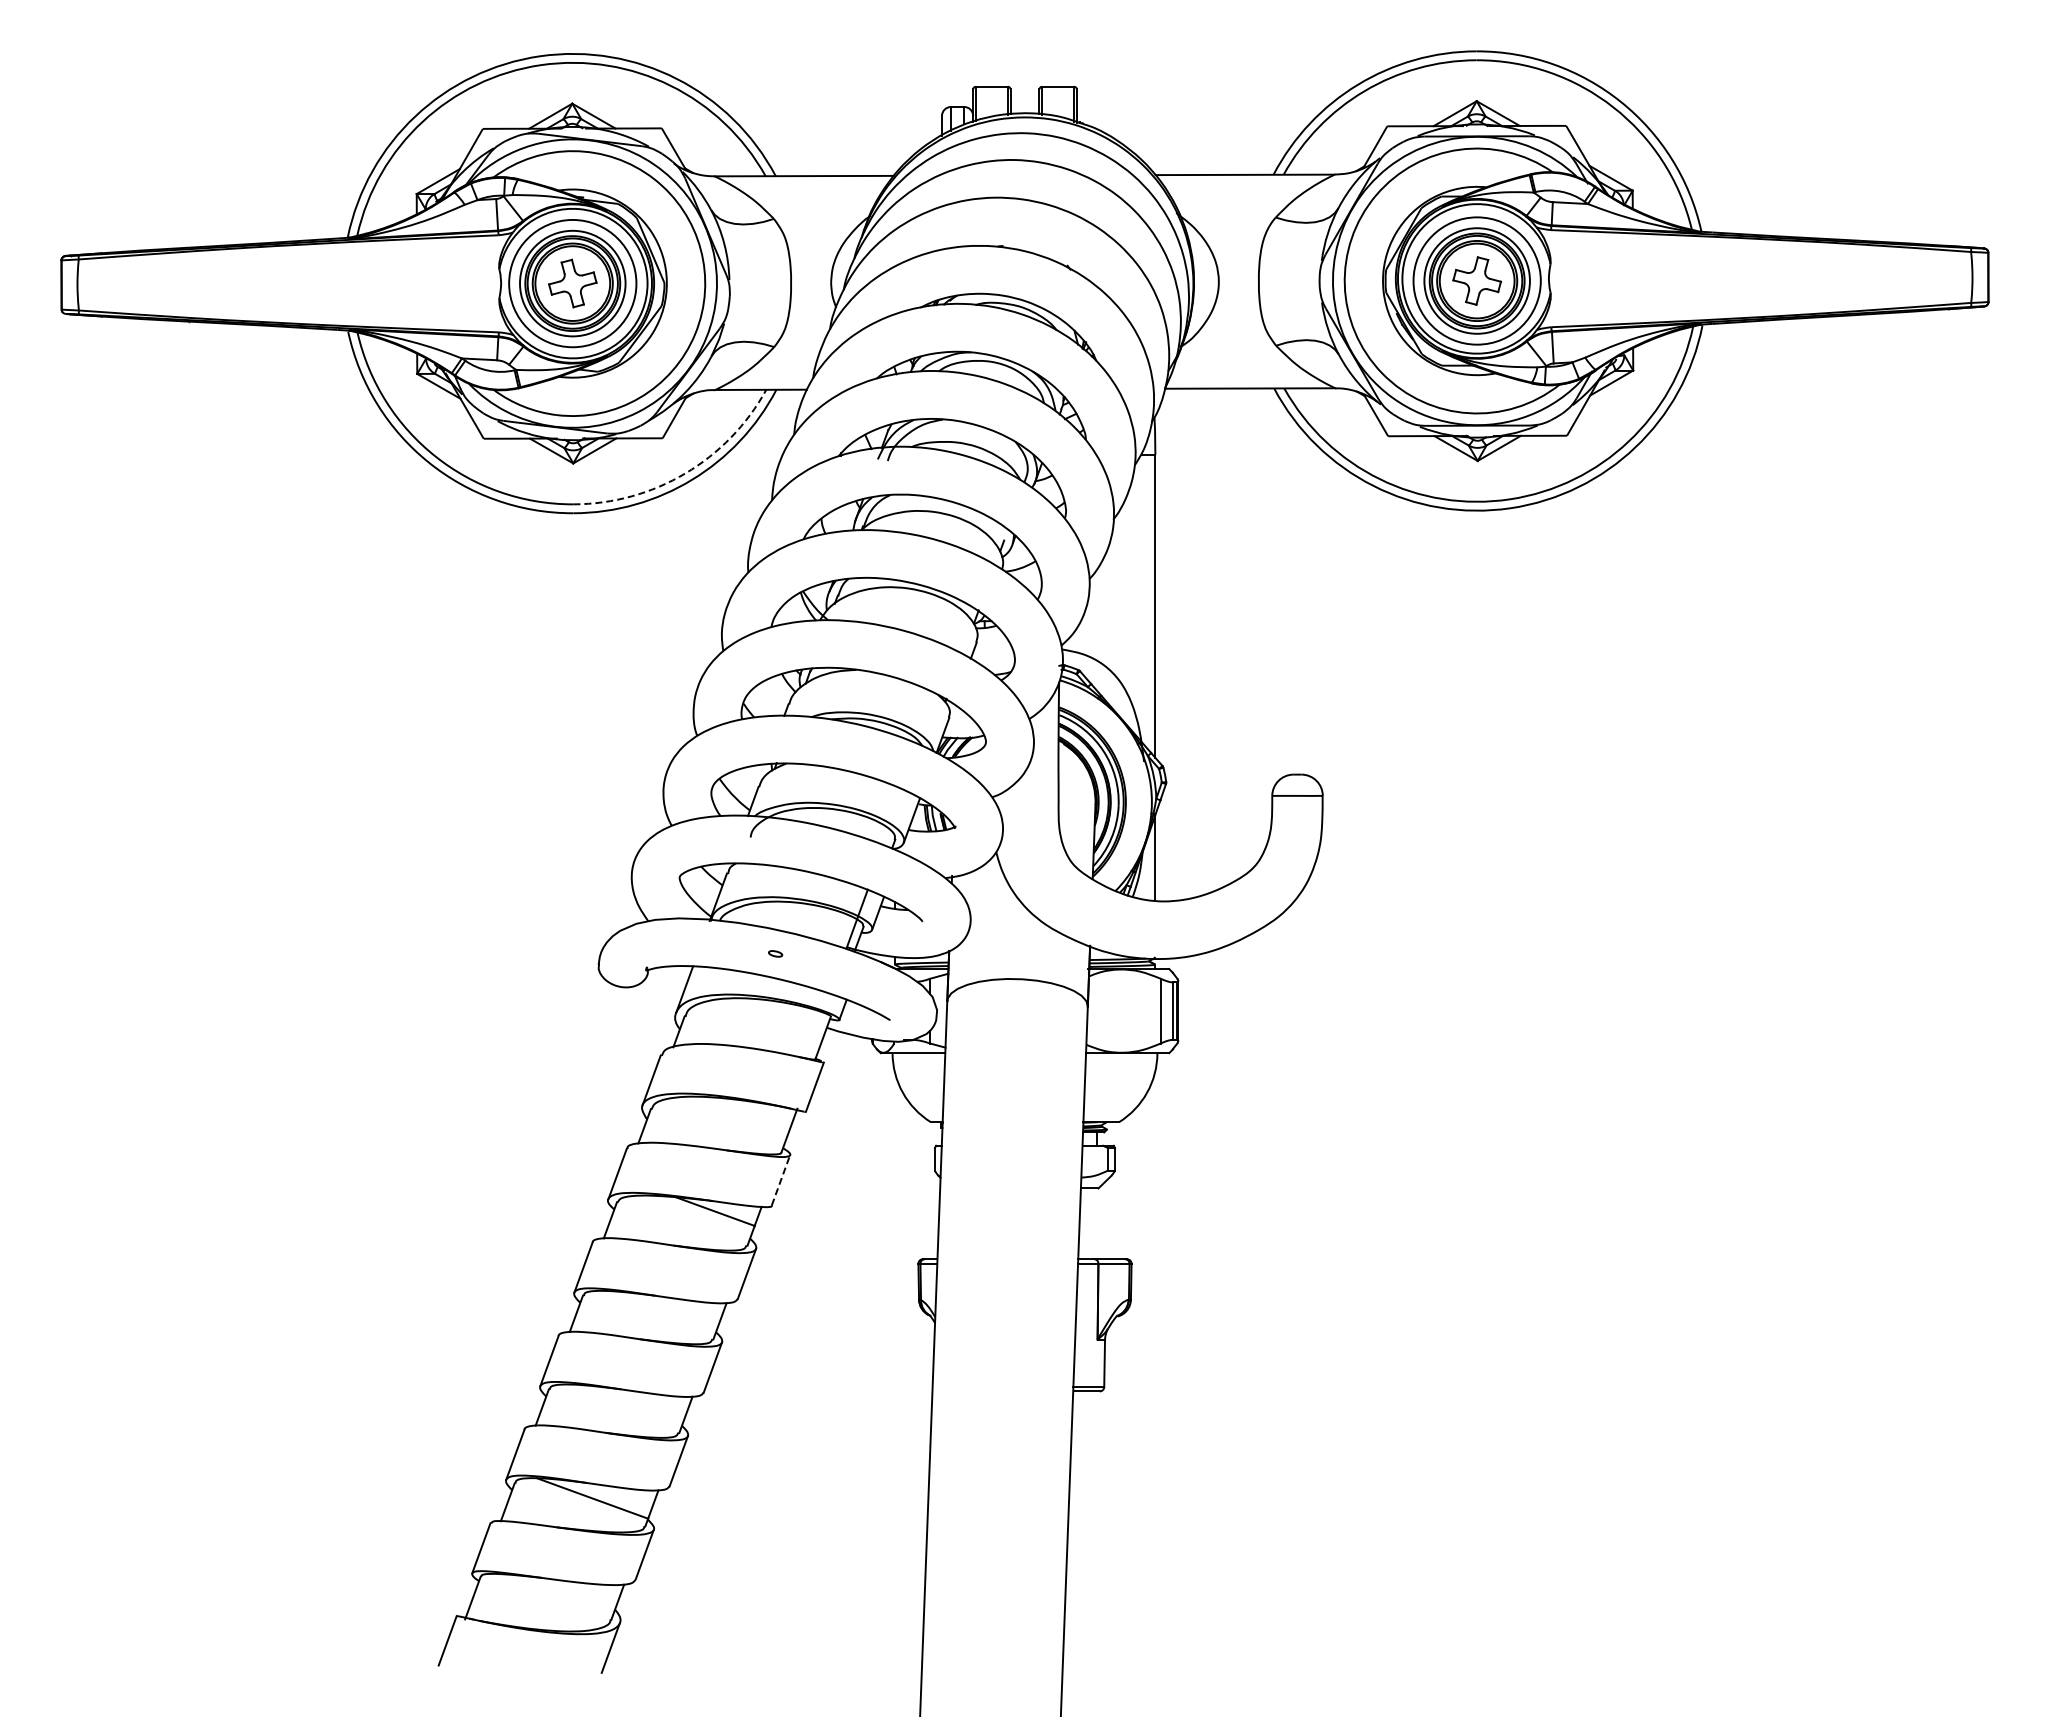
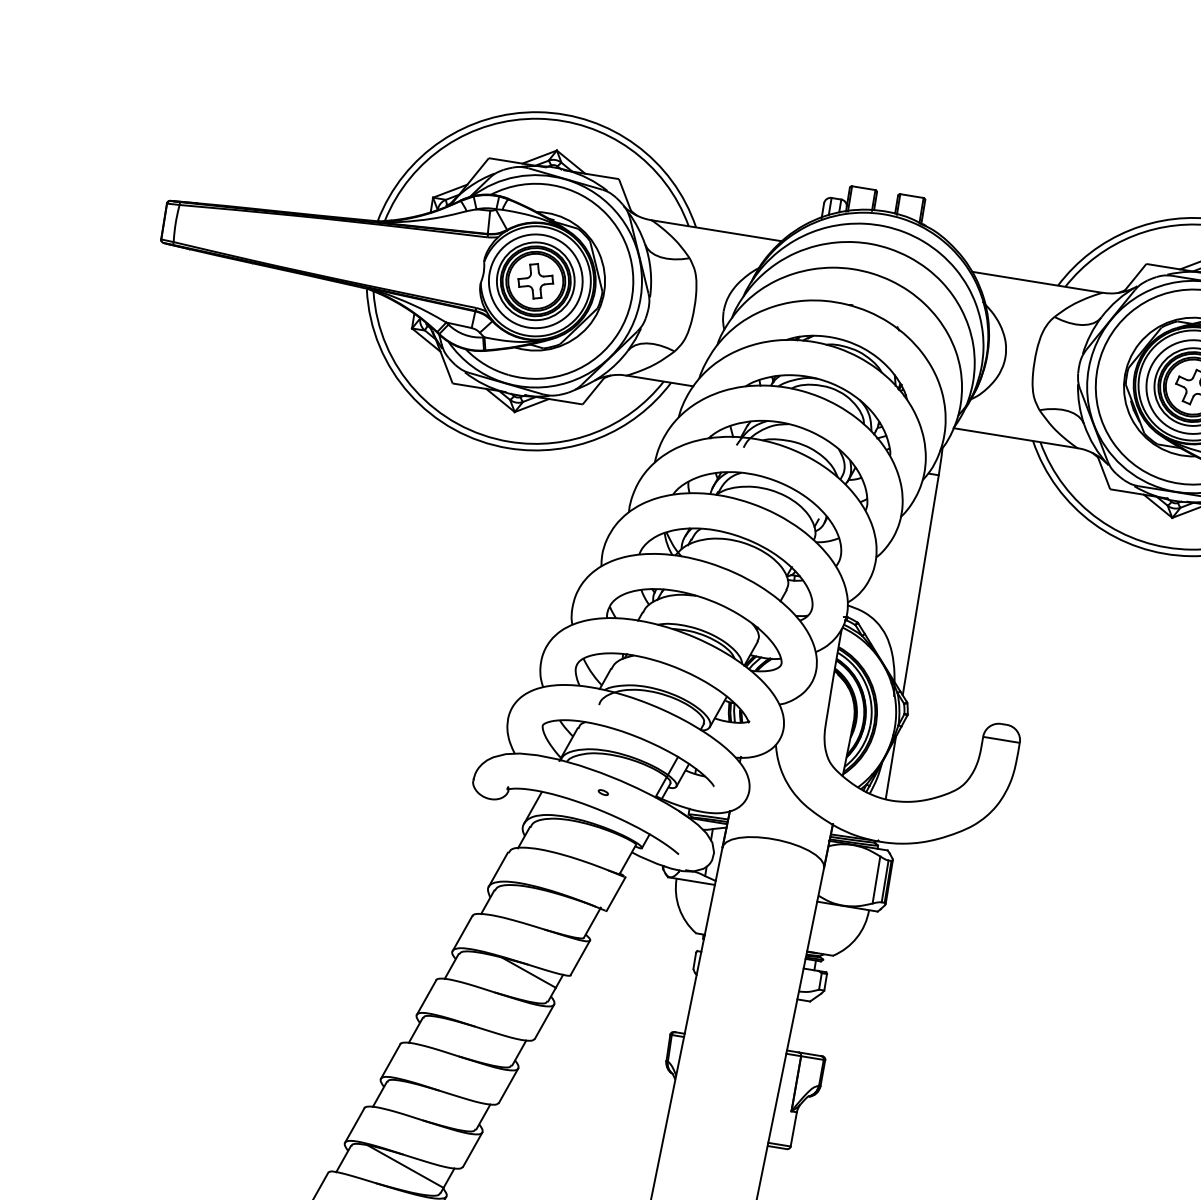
arc: (685, 473) -> (595, 432), dashed -> solid
line: (780, 1180) -> (580, 957), dashed -> solid

